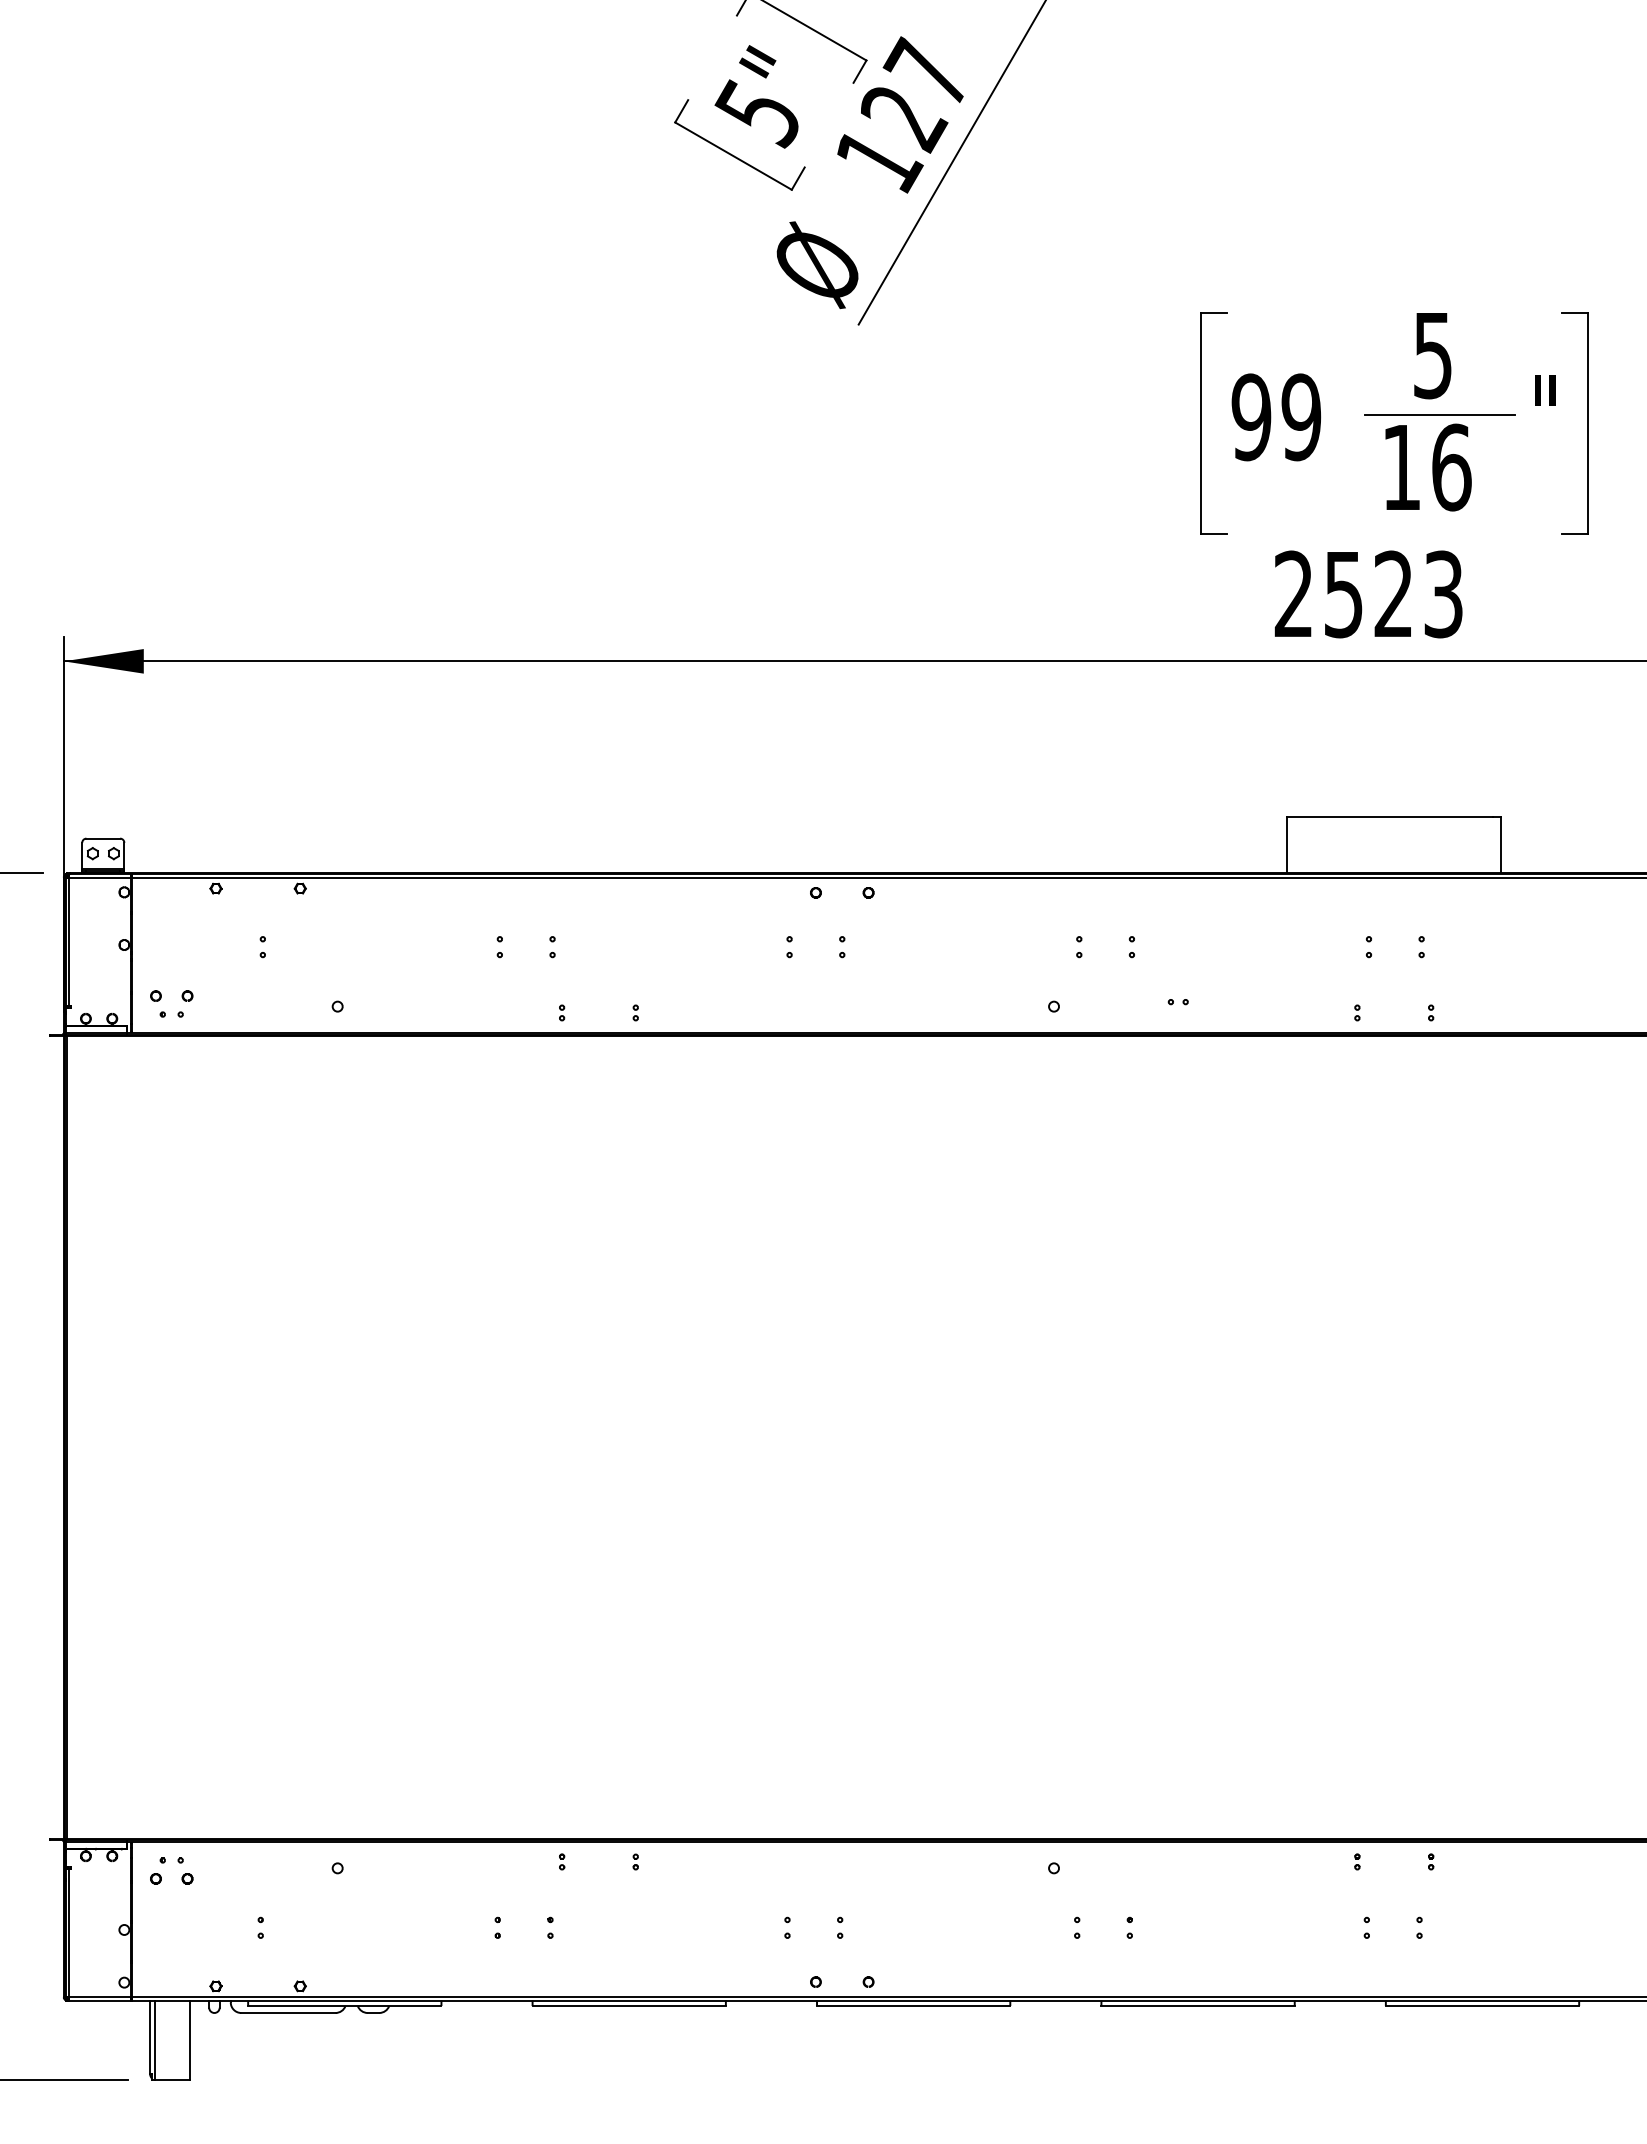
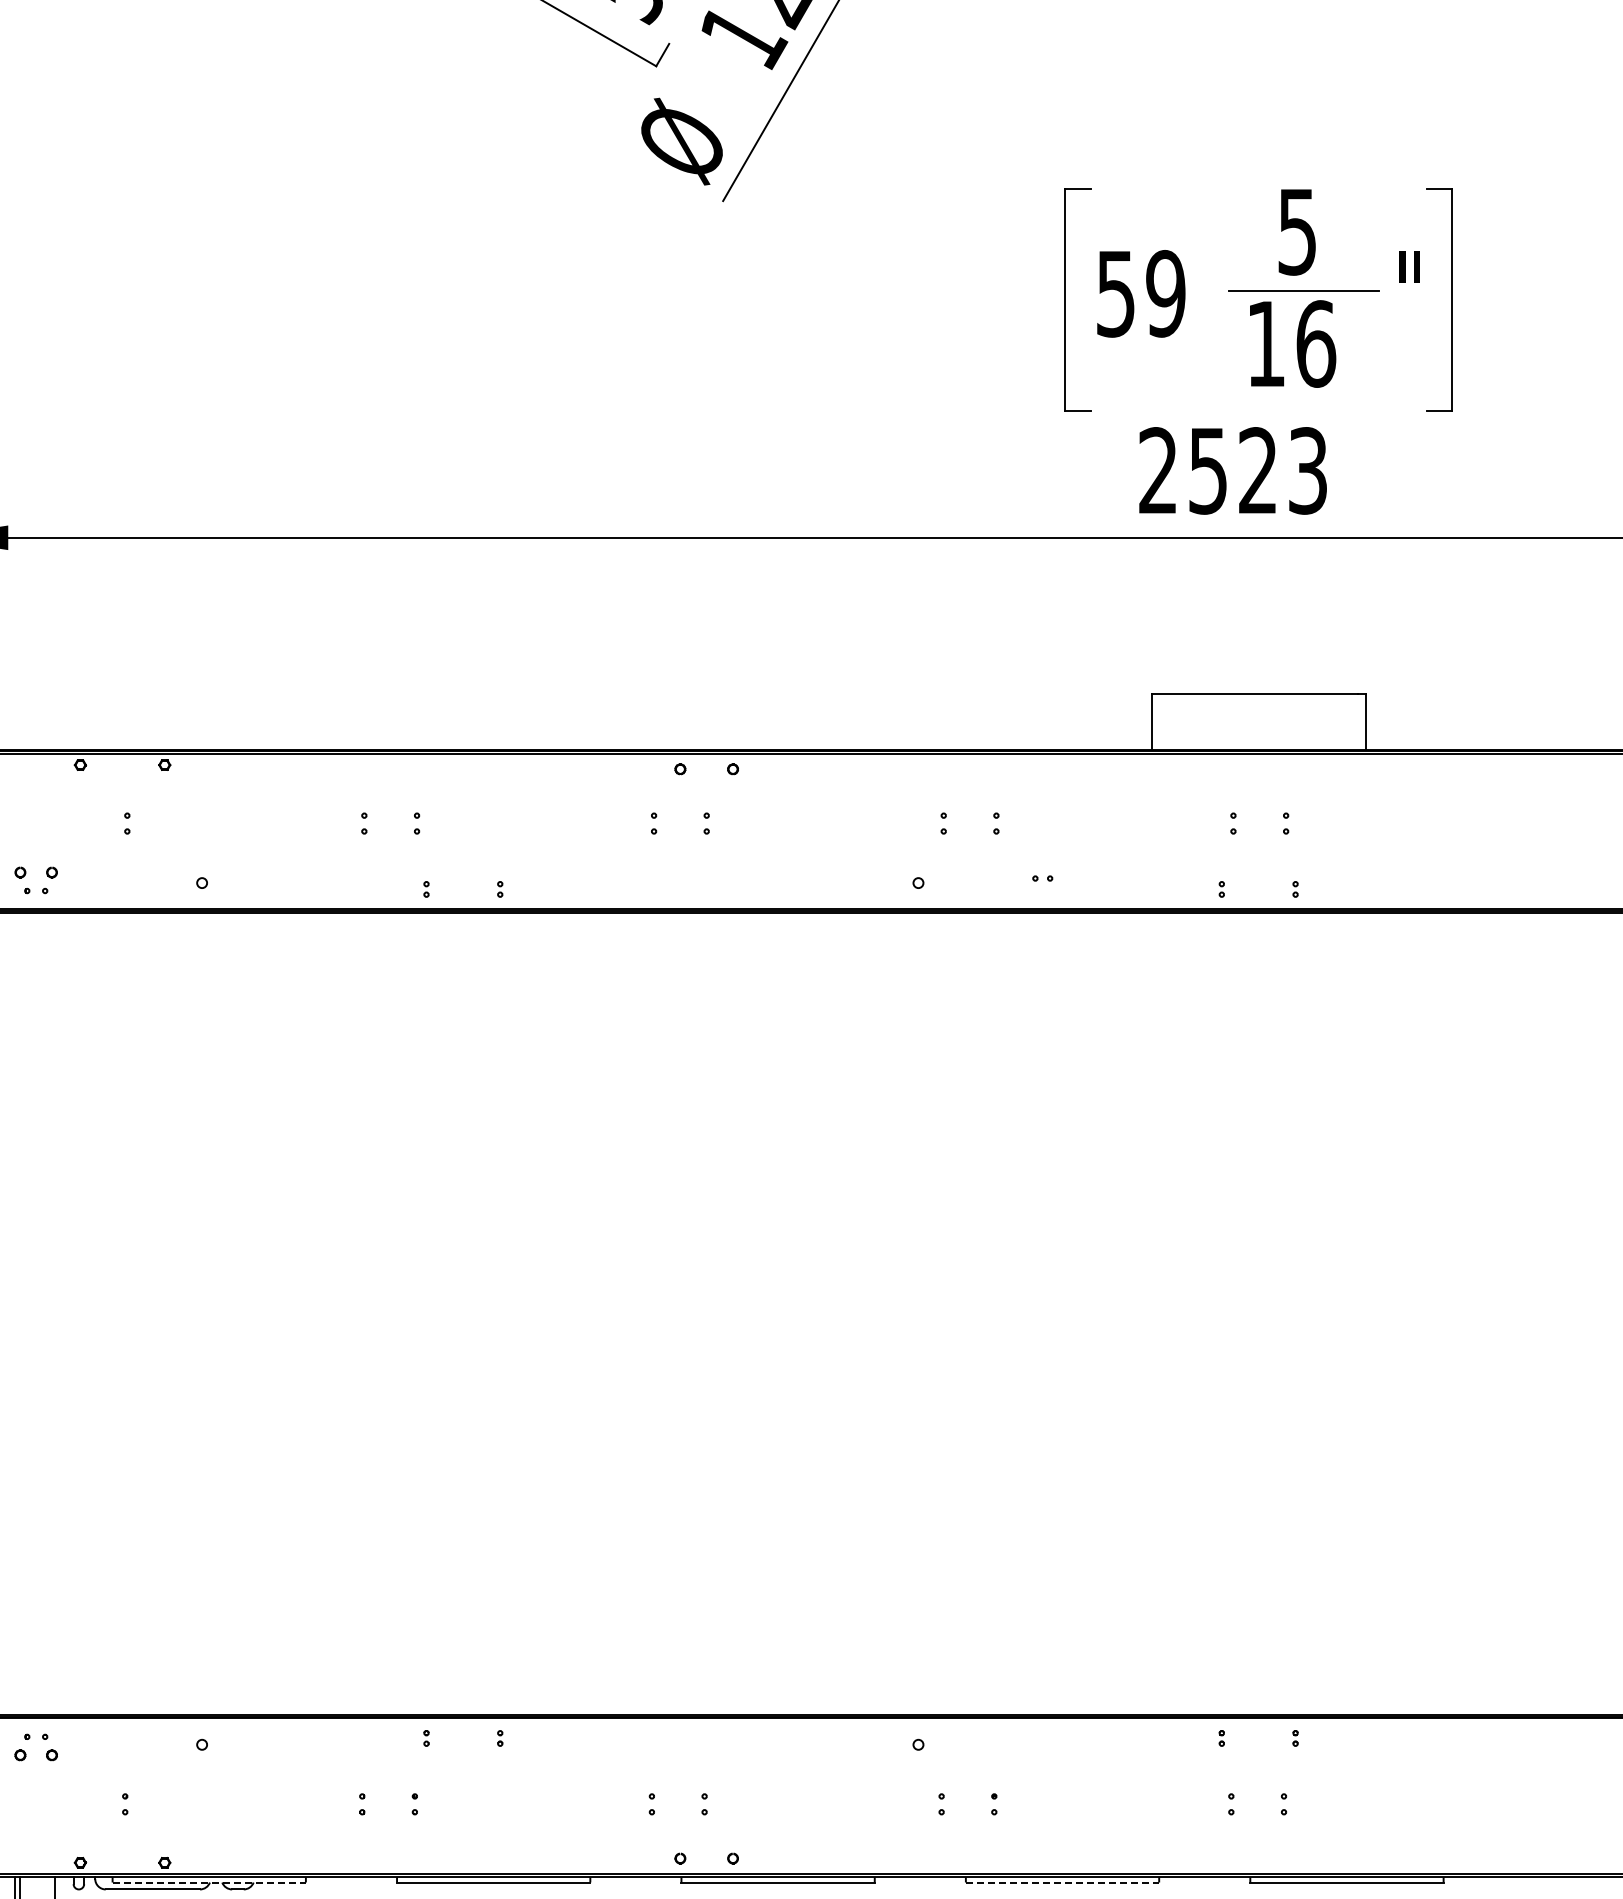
text: (1251, 417) -> (1115, 293), 99 -> 59
line: (344, 2006) -> (208, 1882), solid -> dashed
line: (1198, 2006) -> (1062, 1882), solid -> dashed

